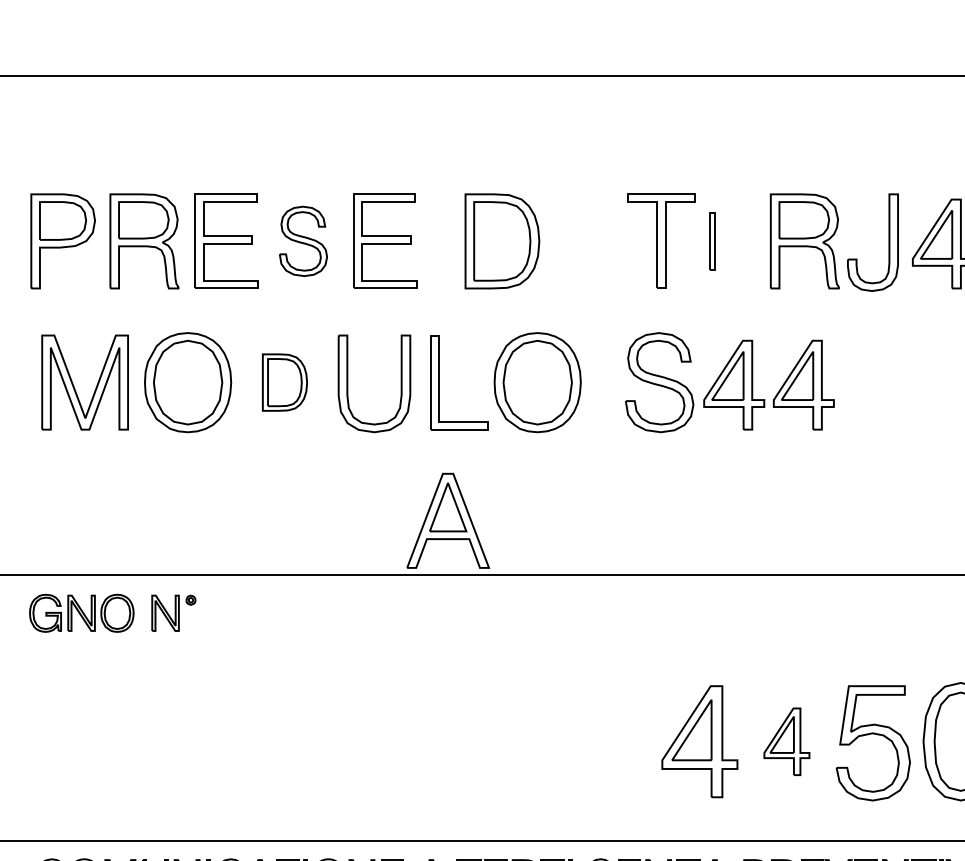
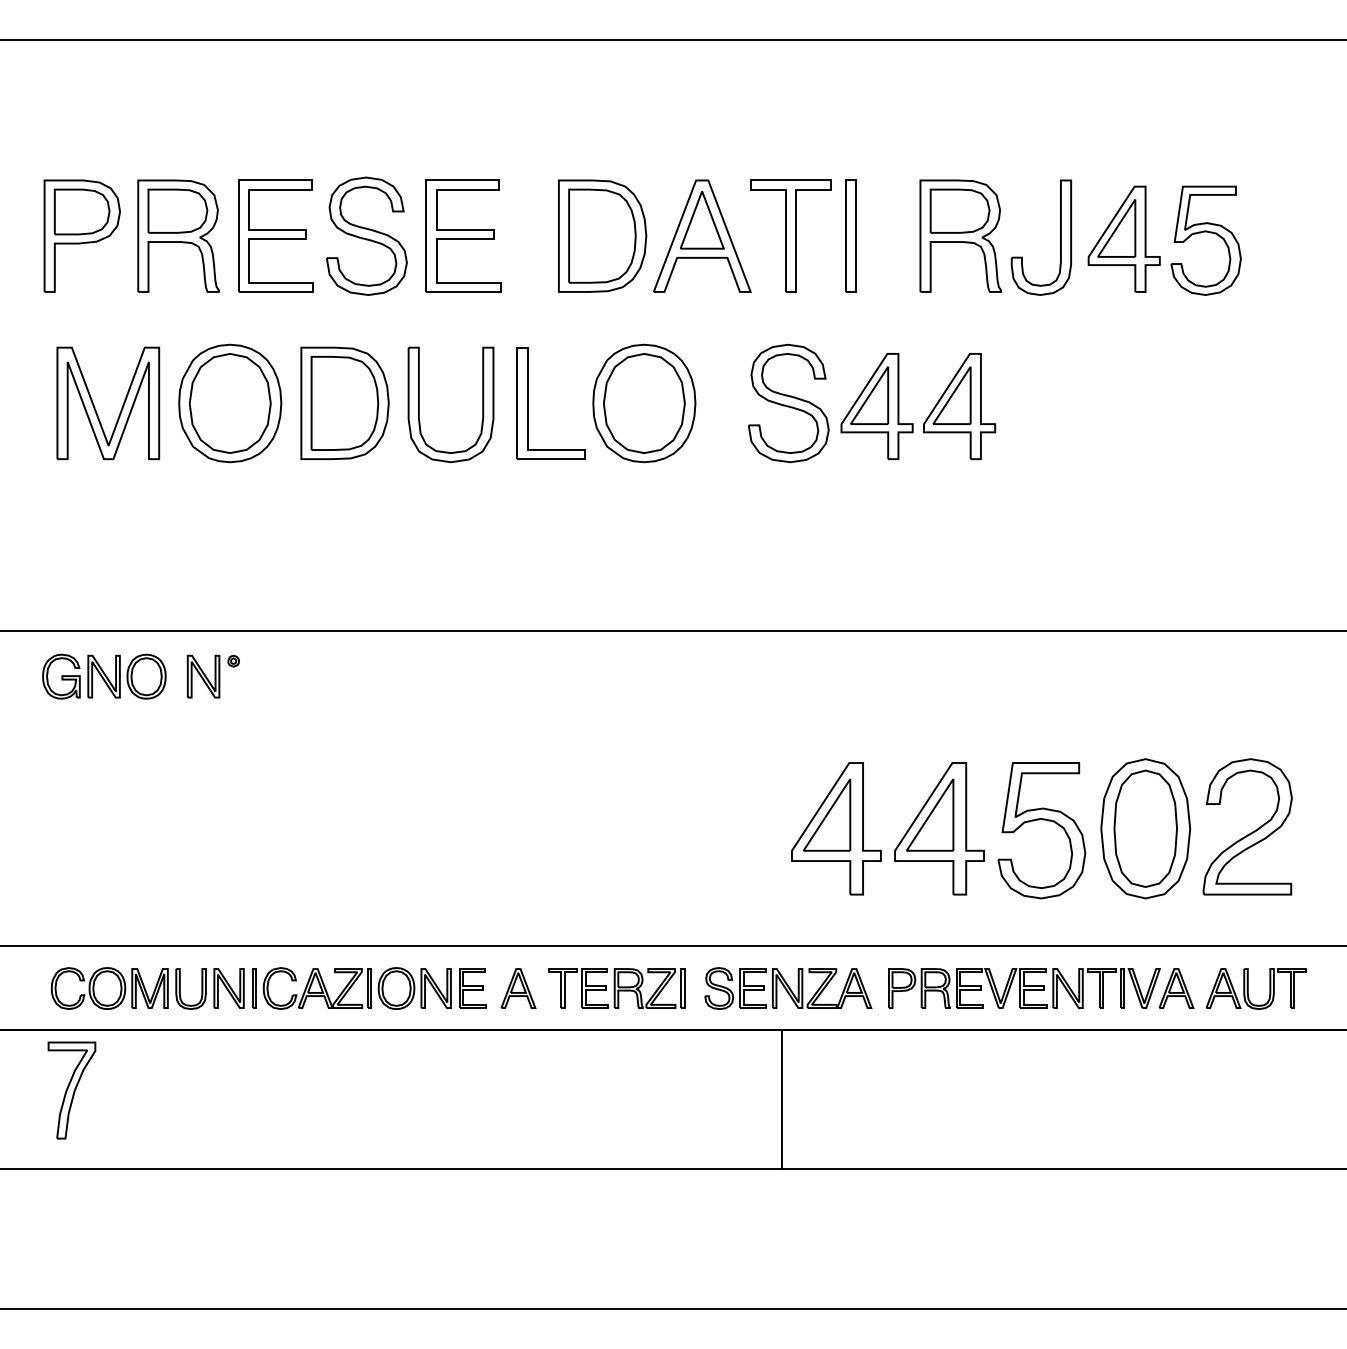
part: (303, 240) -> (366, 235), size x1.43
part: (711, 240) -> (850, 235), size x1.67
part: (284, 382) -> (344, 403), size x1.67
part: (448, 520) -> (702, 235), moved
part: (786, 741) -> (939, 828), size x1.67

